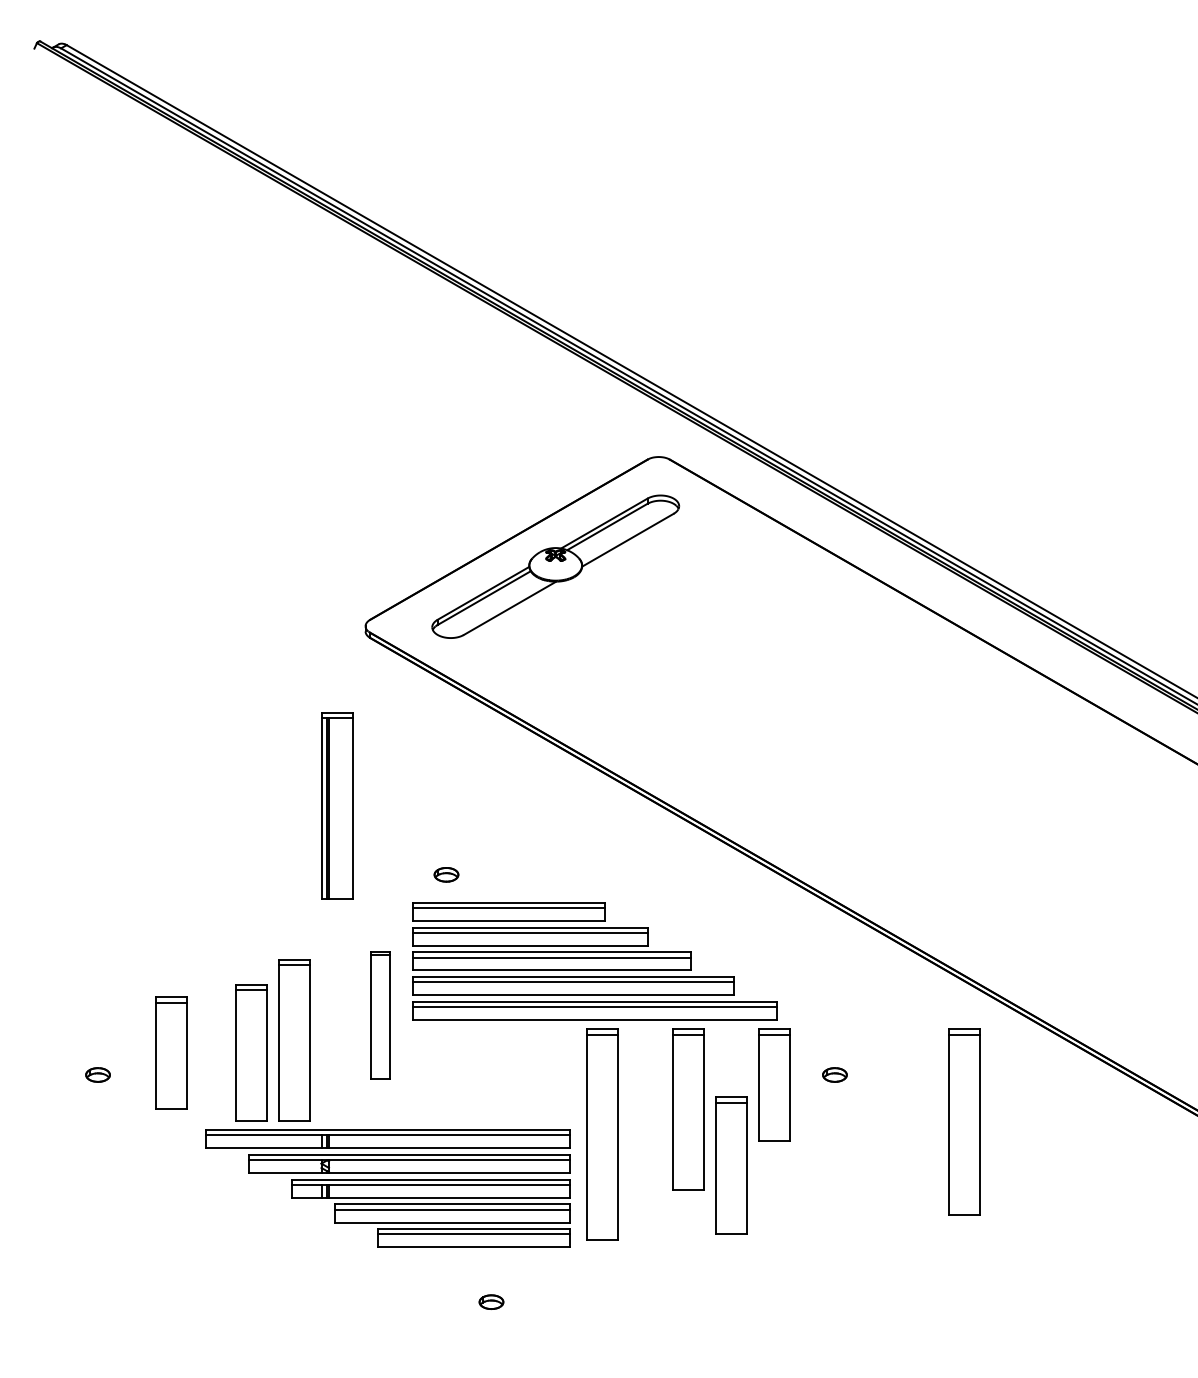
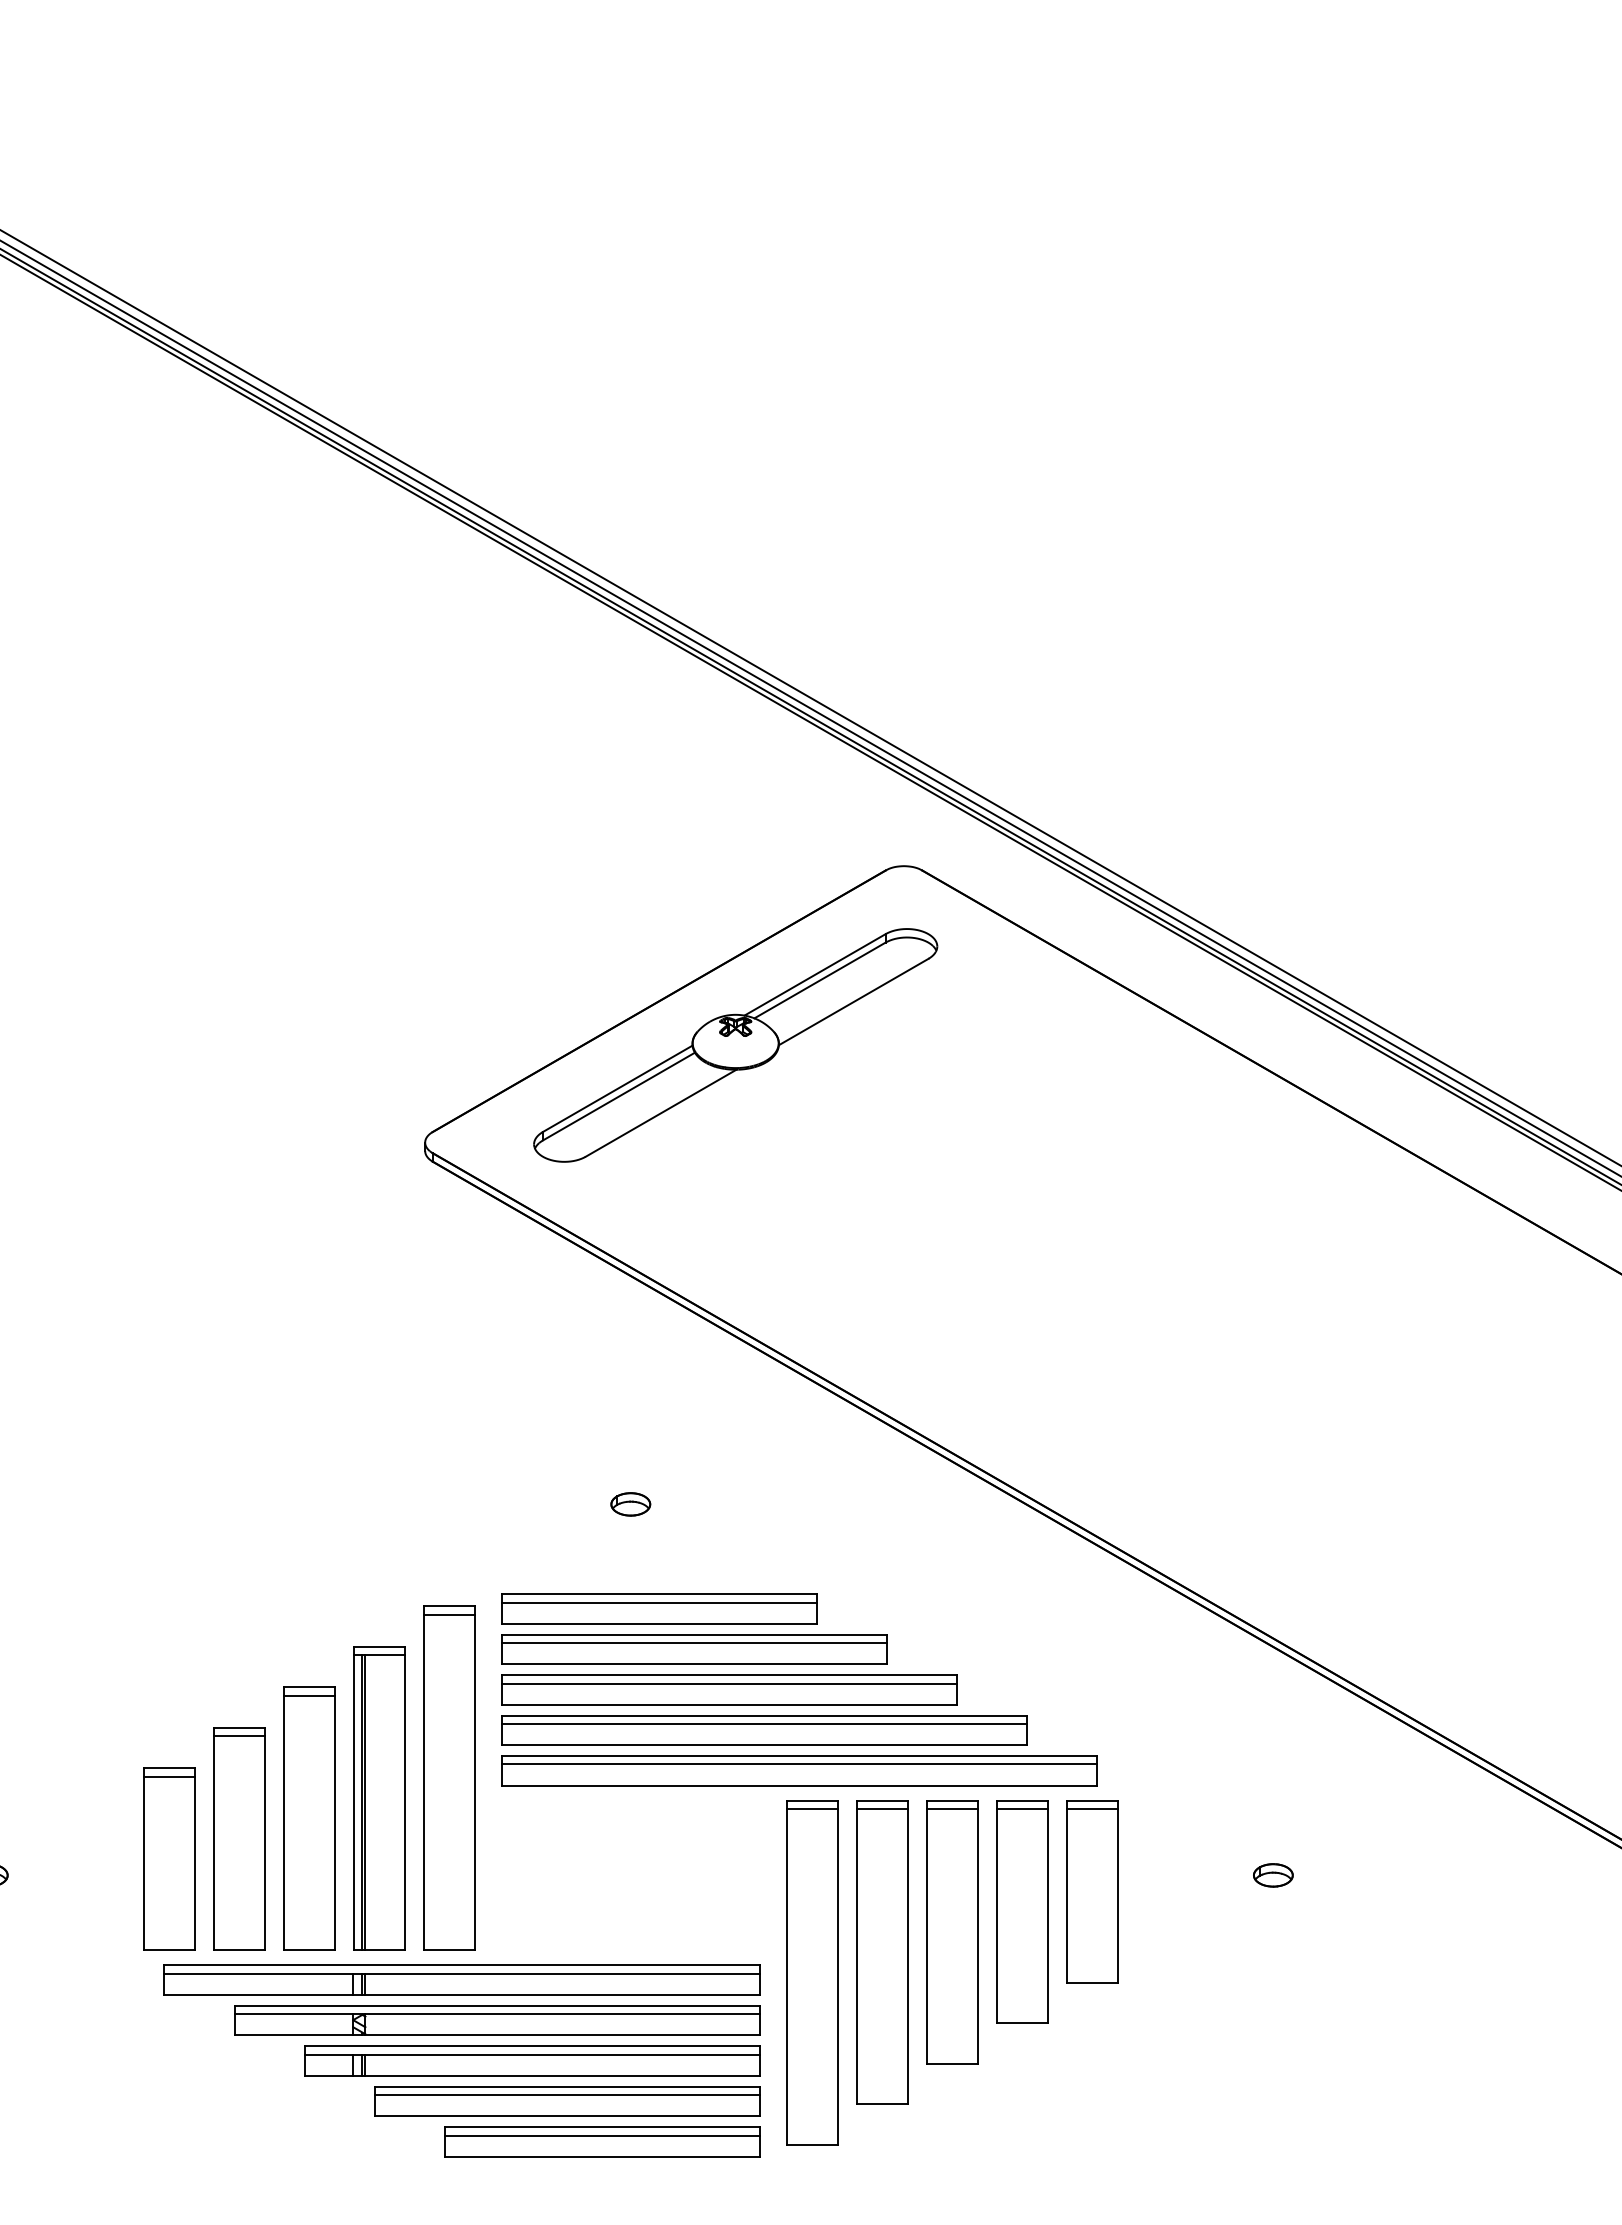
part: (337, 805) -> (379, 1797), moved
part: (446, 874) -> (630, 1503), moved
part: (380, 1015) -> (449, 1778), size x1.67
part: (171, 1052) -> (168, 1858), moved
part: (834, 1074) -> (1272, 1874), moved
part: (964, 1121) -> (882, 1951), moved
part: (731, 1165) -> (1022, 1912), moved

